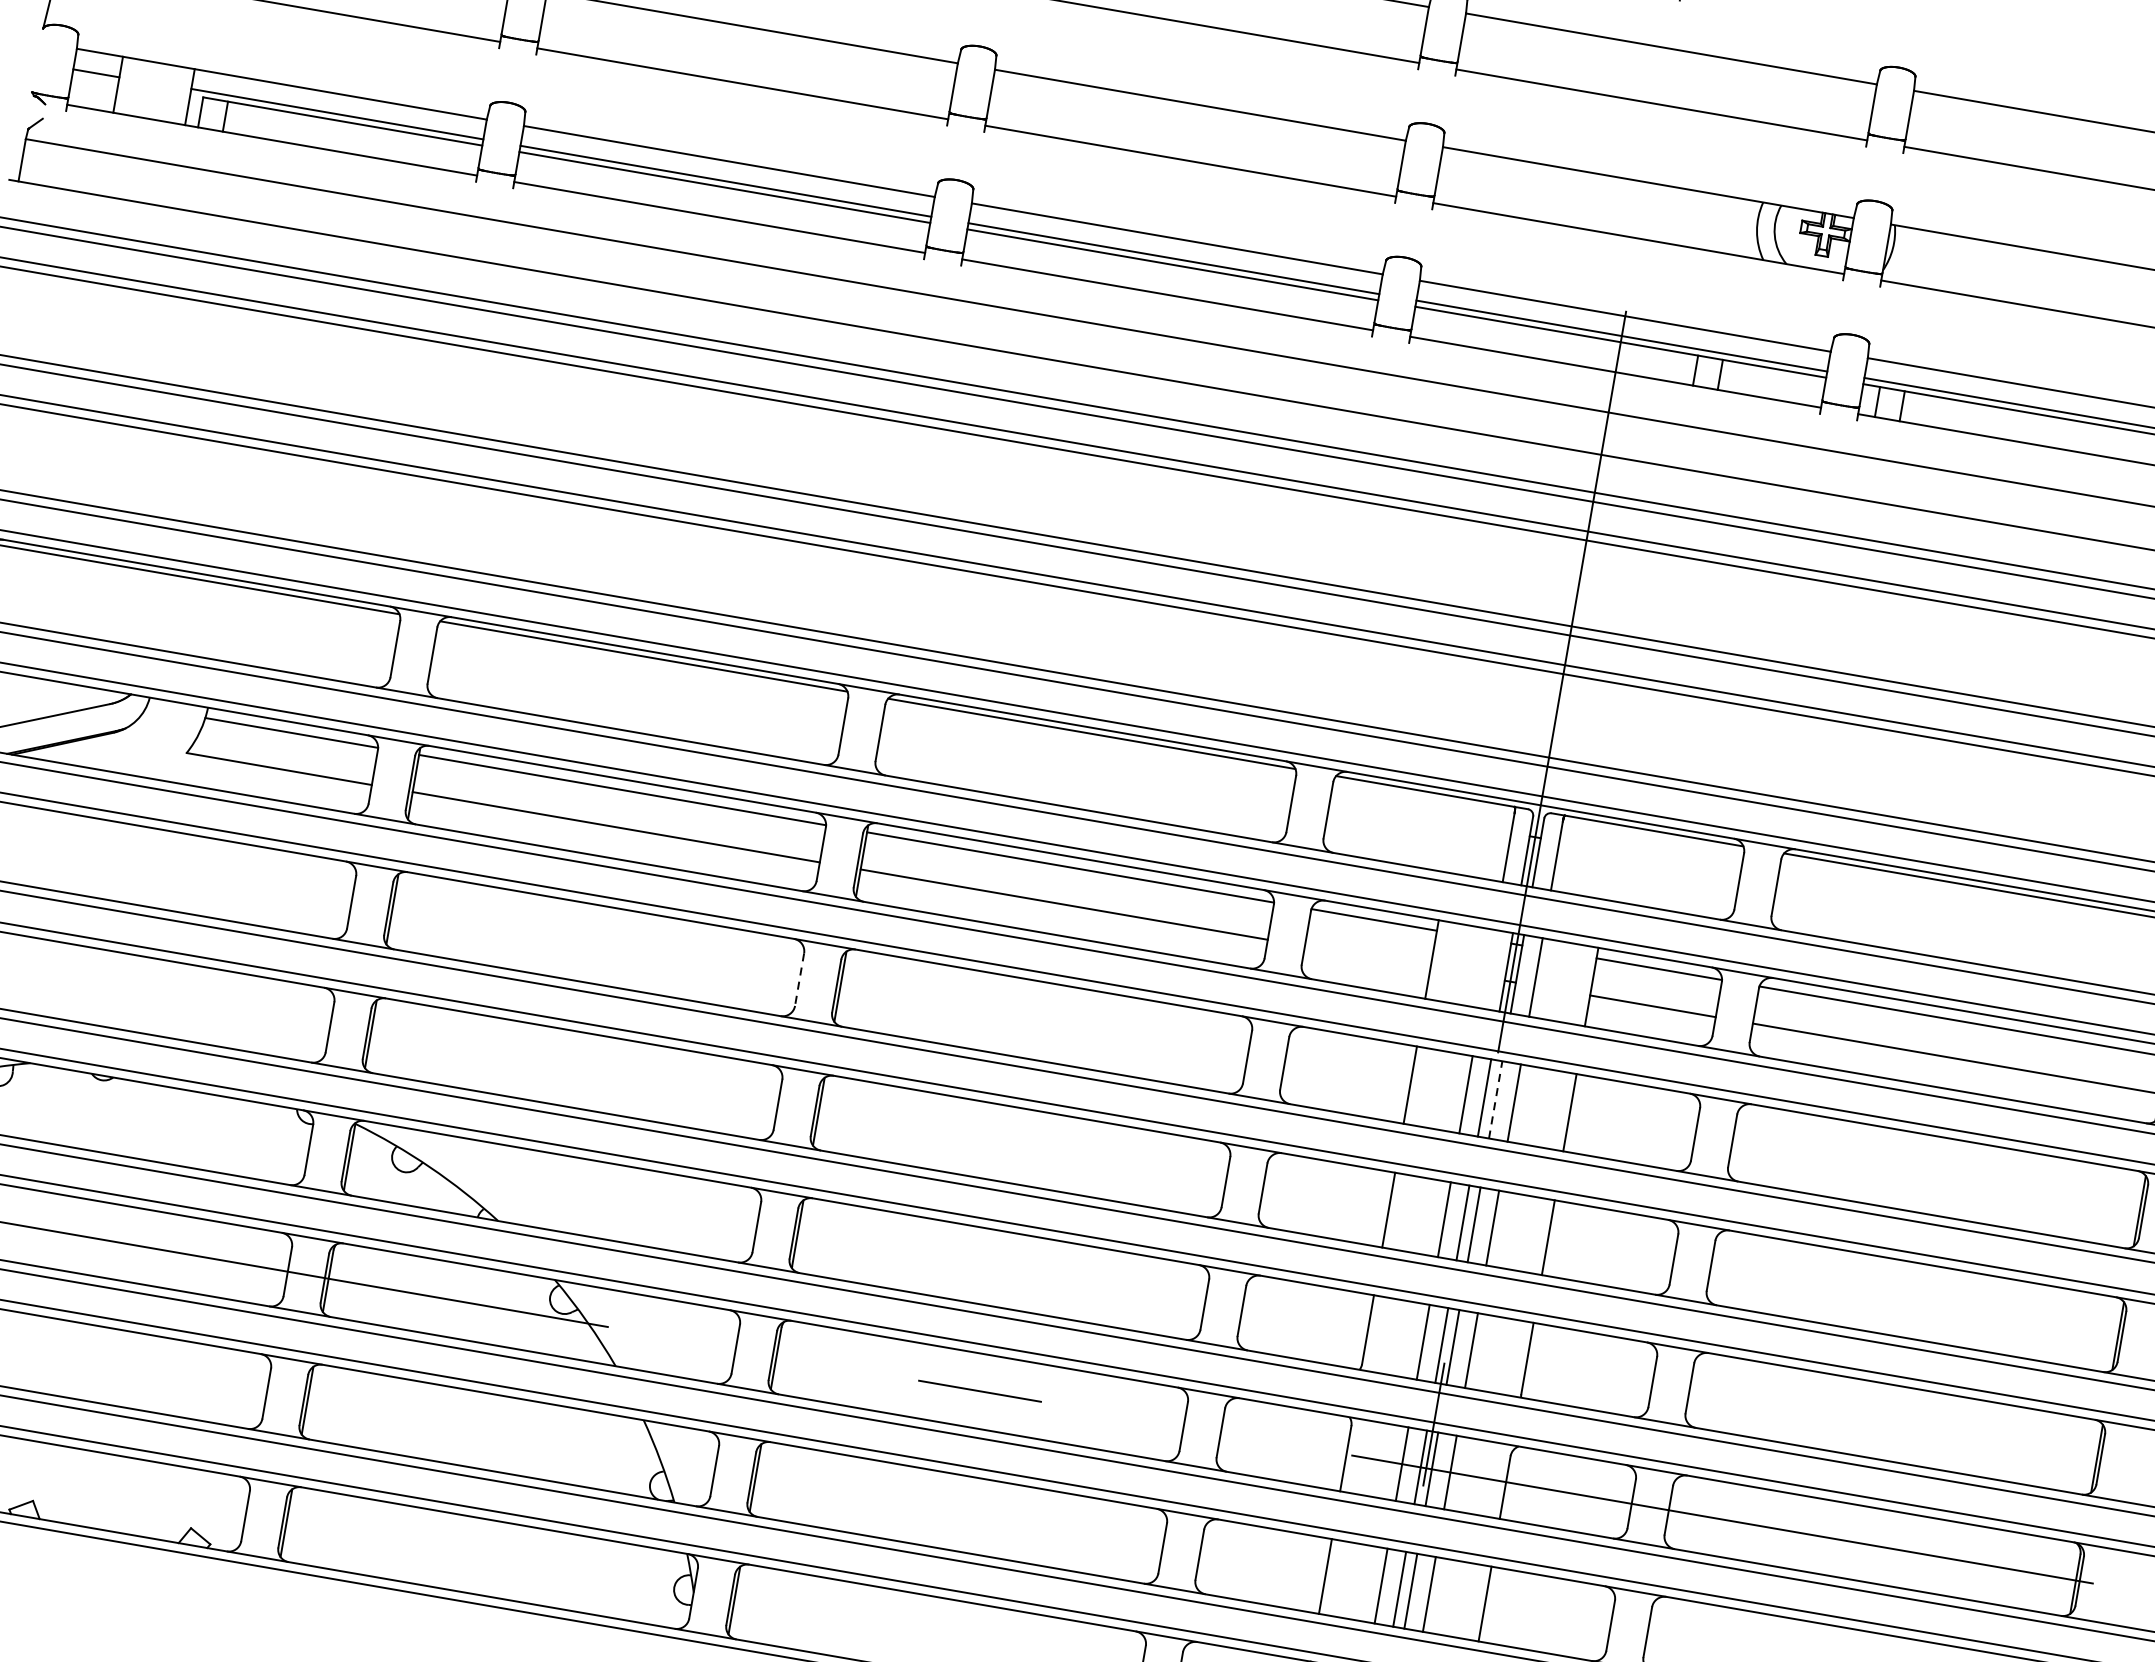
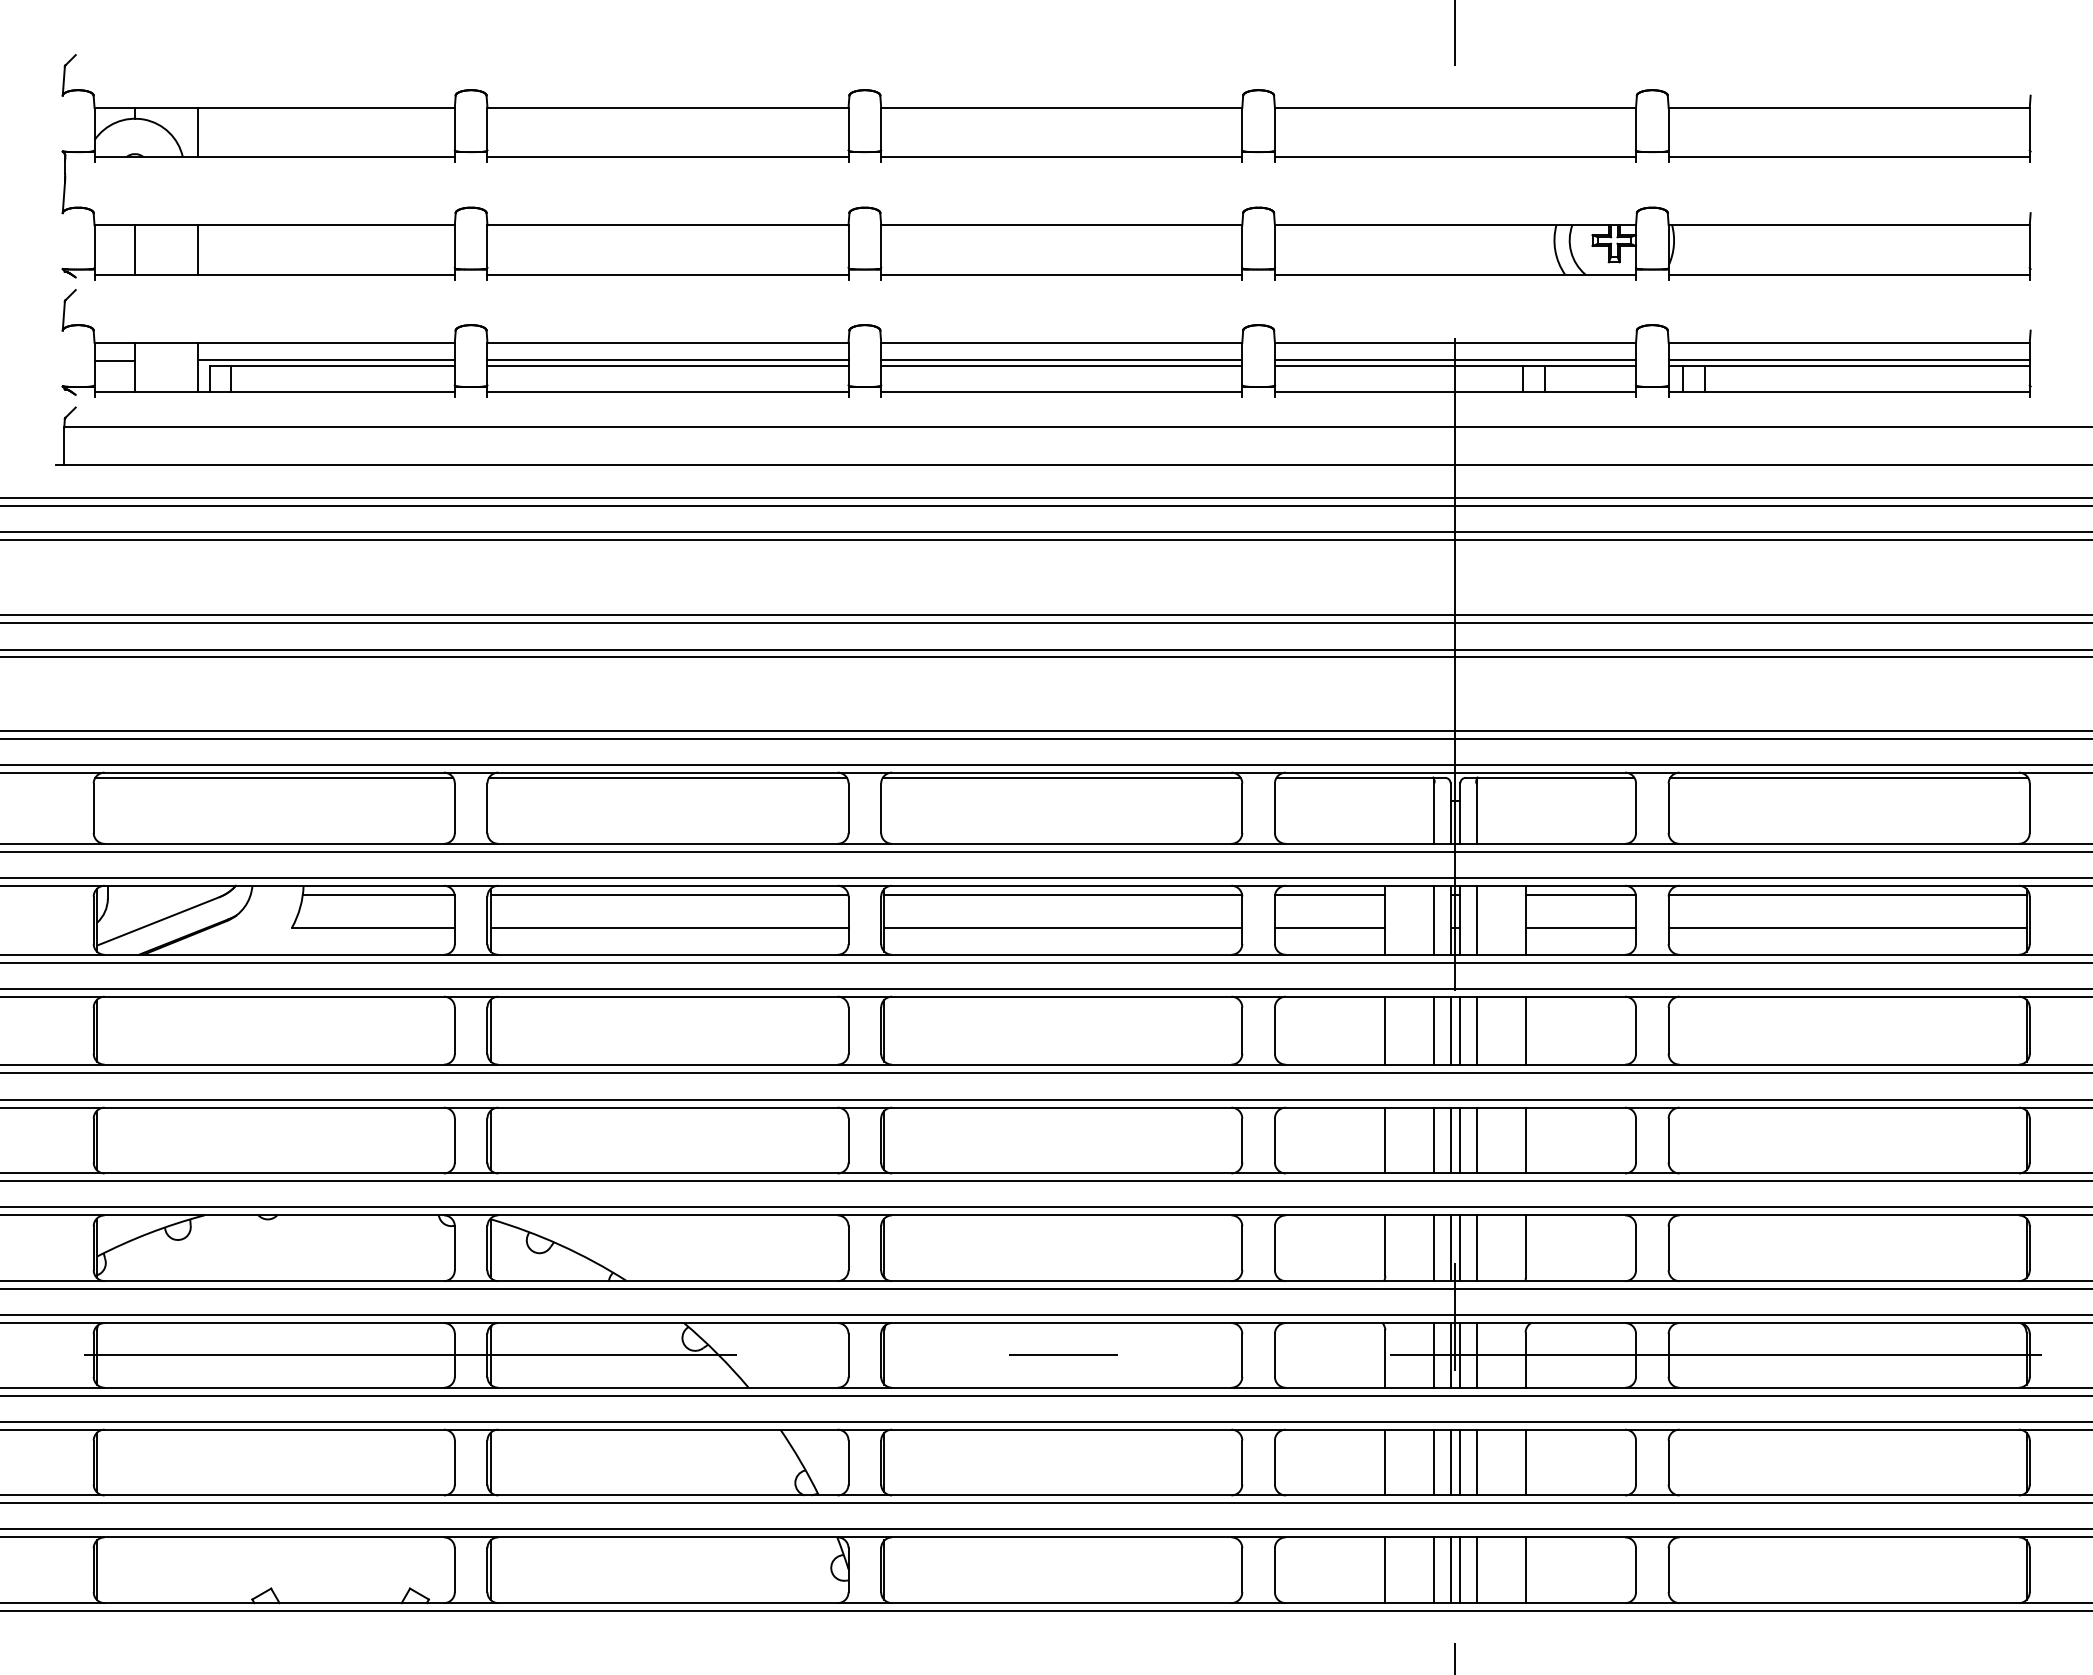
line: (1367, 956) -> (1329, 927), added
line: (1488, 968) -> (1434, 919), added
line: (799, 980) -> (848, 1031), dashed -> solid
line: (1495, 1099) -> (1460, 1030), dashed -> solid

